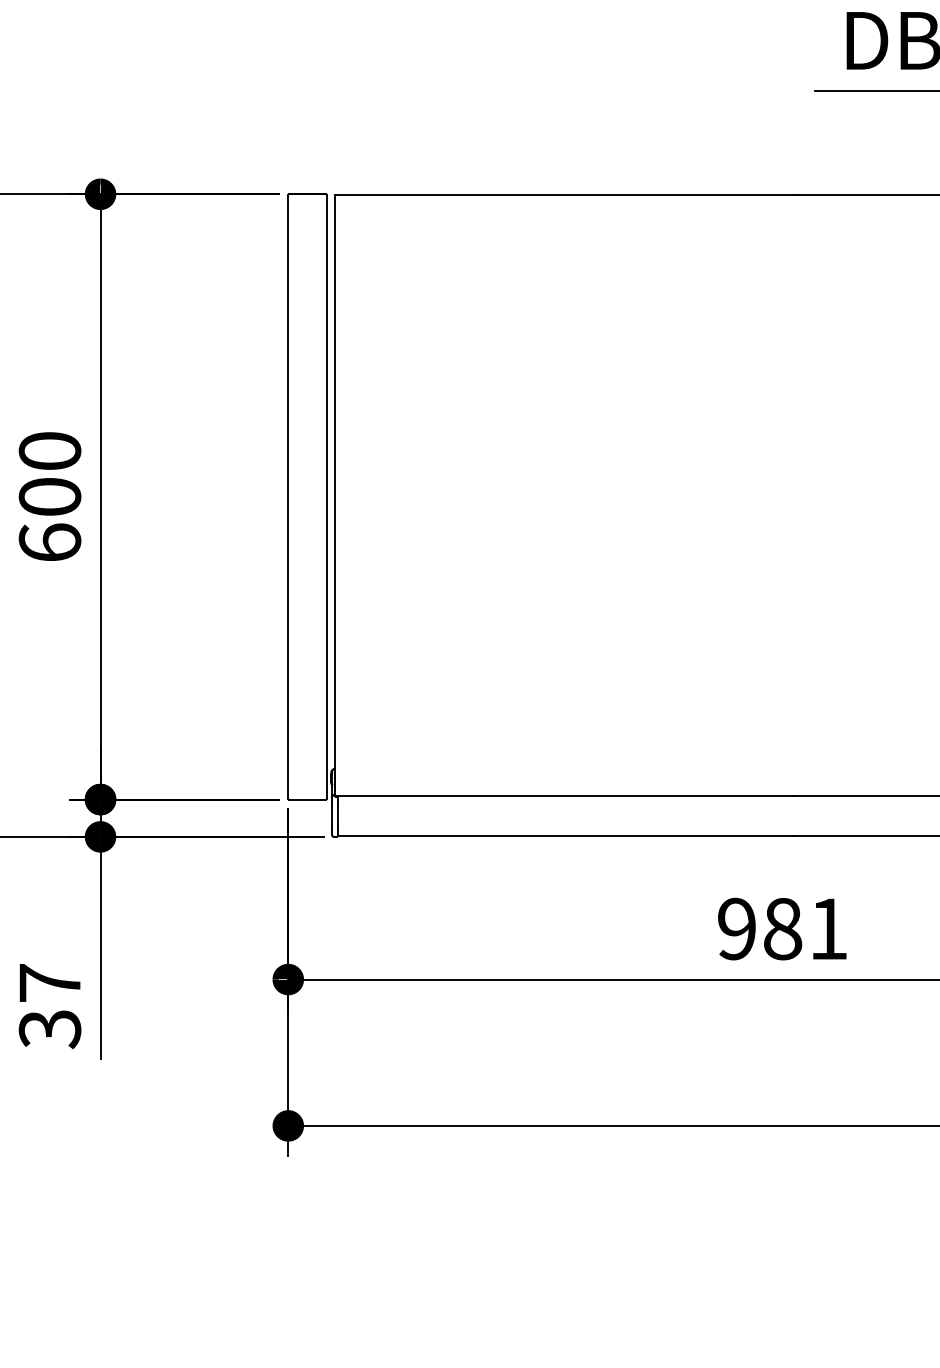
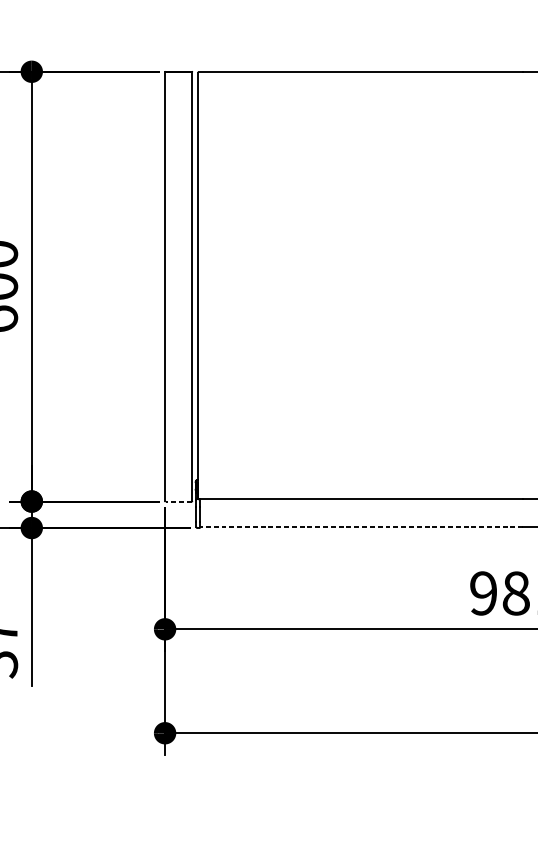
line: (307, 799) -> (178, 501), solid -> dashed
line: (565, 835) -> (361, 527), solid -> dashed

